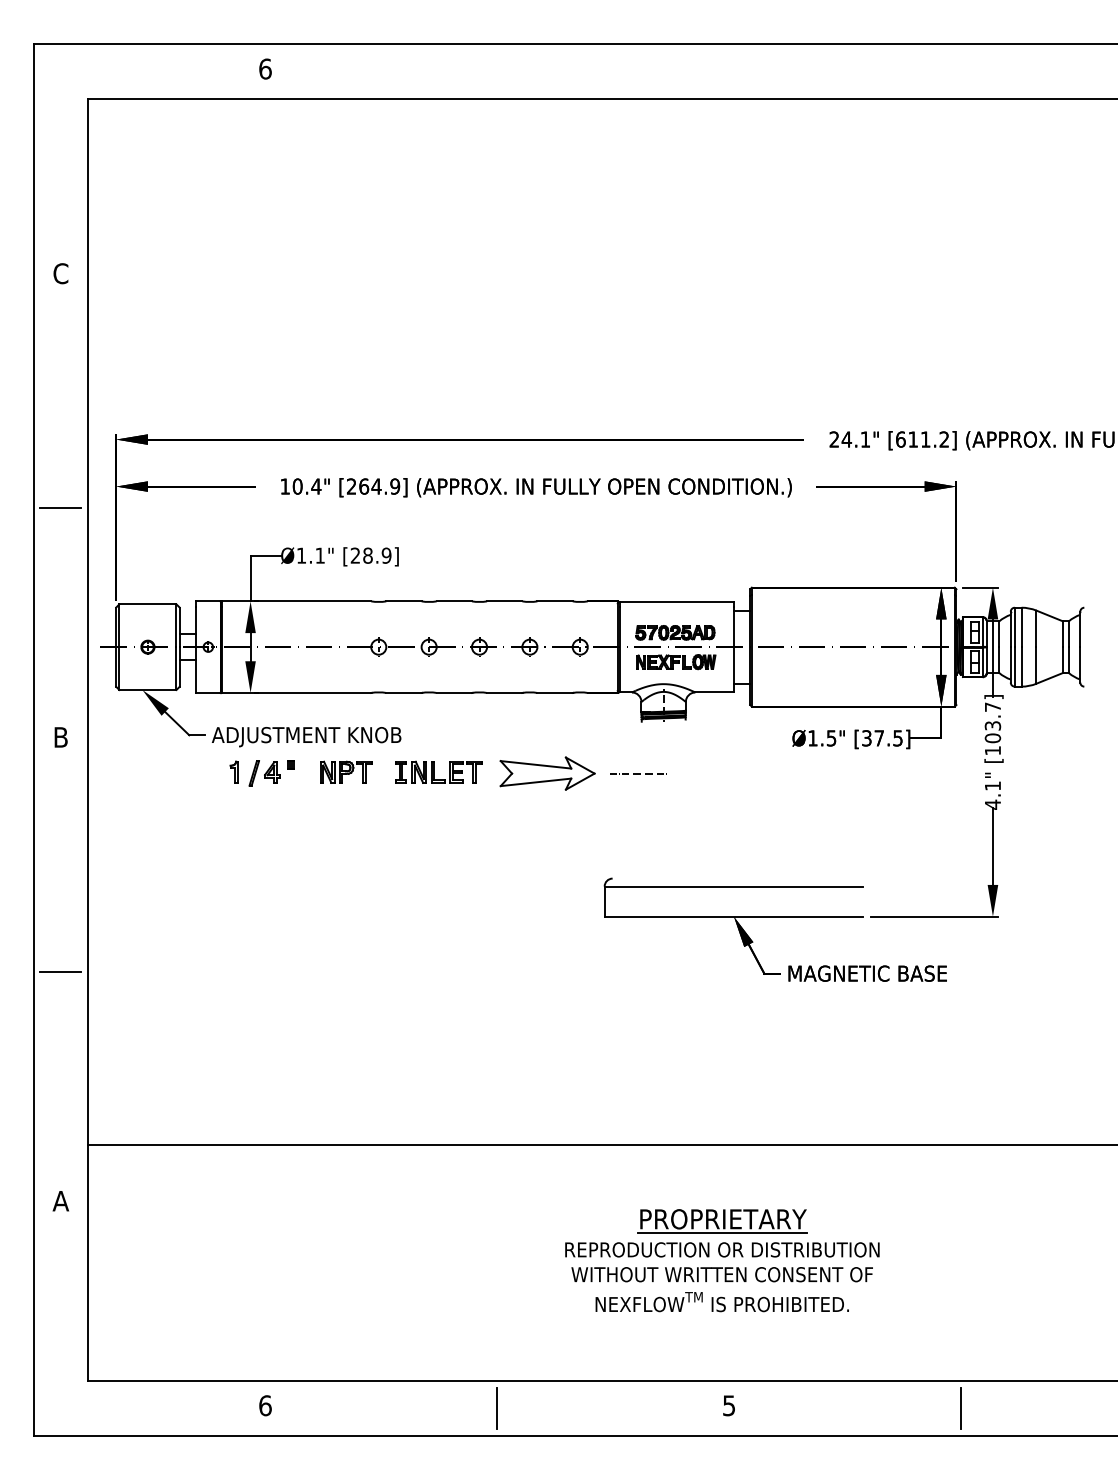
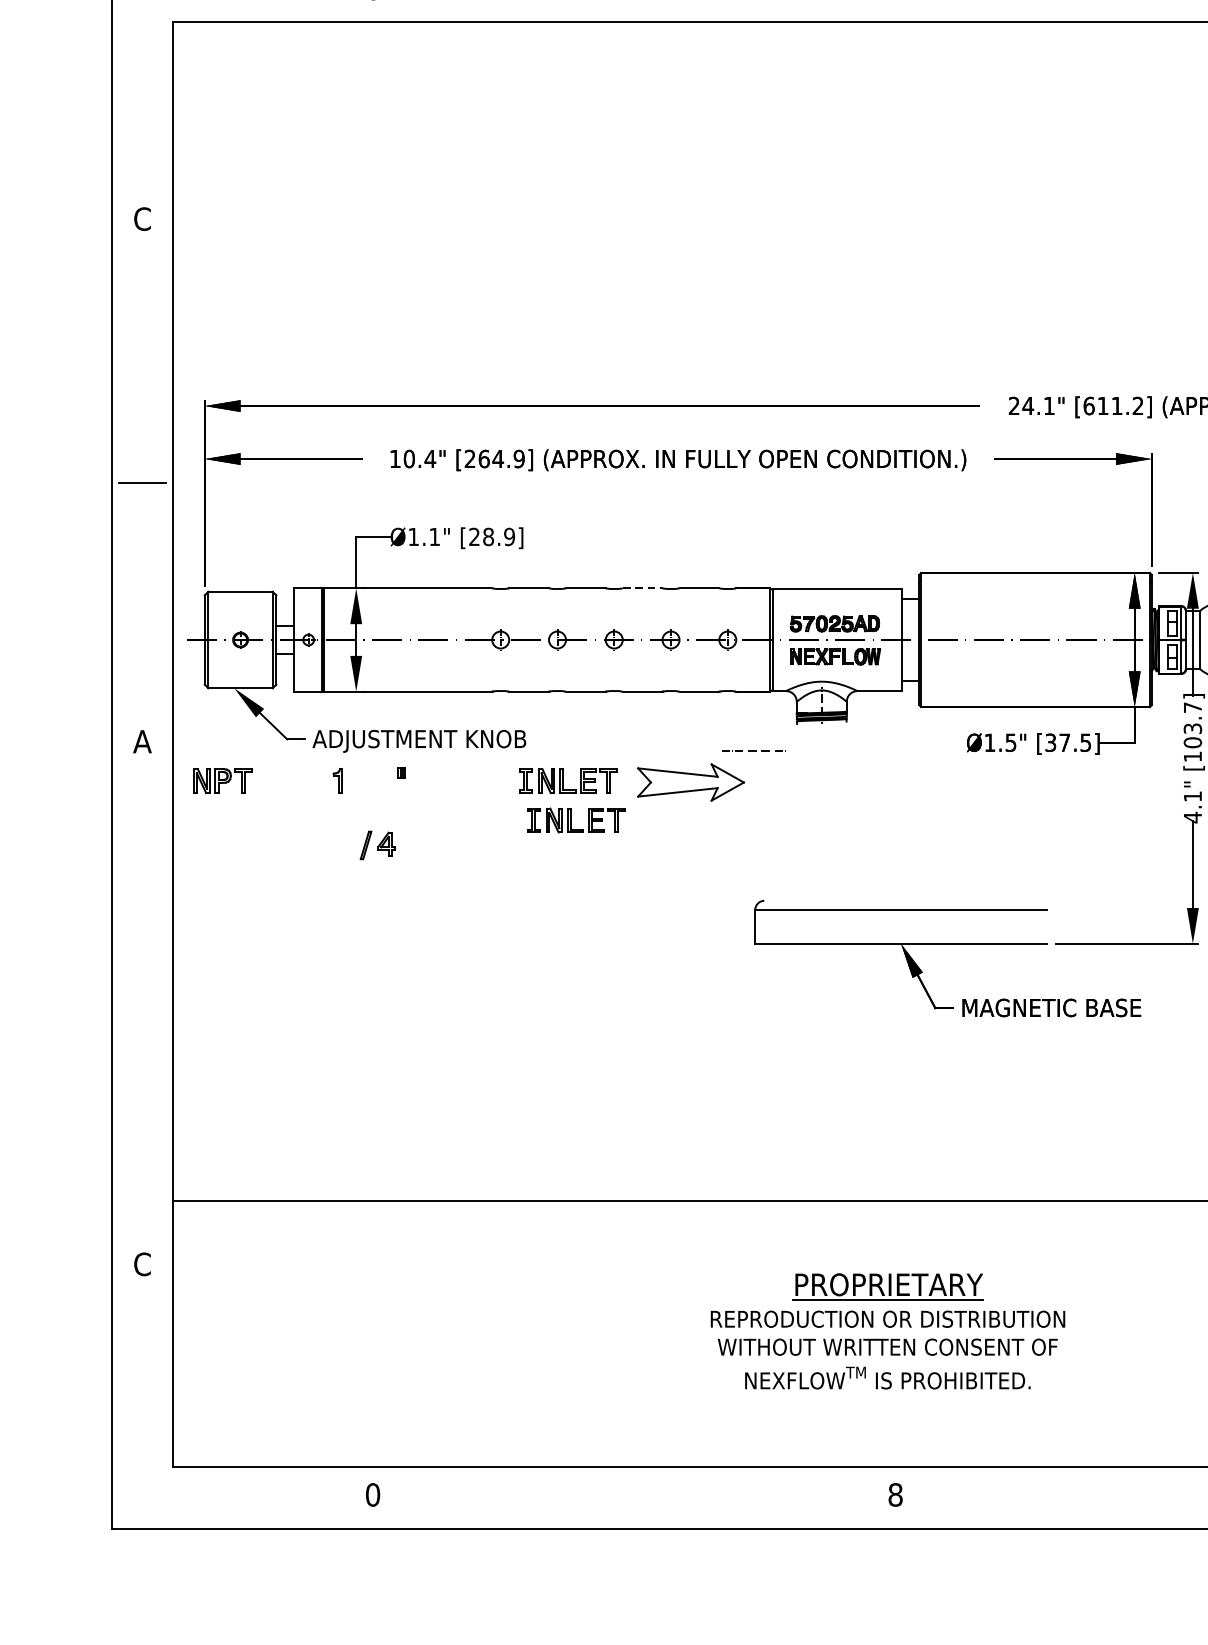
line: (504, 601) -> (642, 588), solid -> dashed
text: (60, 737) -> (142, 741), B -> A
part: (346, 771) -> (223, 780), moved
part: (264, 773) -> (377, 845), moved
line: (638, 773) -> (753, 750), moved
part: (445, 806) -> (575, 819), added
line: (60, 971) -> (142, 1005), removed
text: (60, 1200) -> (142, 1263), A -> C
text: (265, 1405) -> (373, 1494), 6 -> 0
text: (729, 1405) -> (895, 1494), 5 -> 8
line: (497, 1407) -> (634, 1496), removed
line: (961, 1407) -> (1157, 1496), removed

